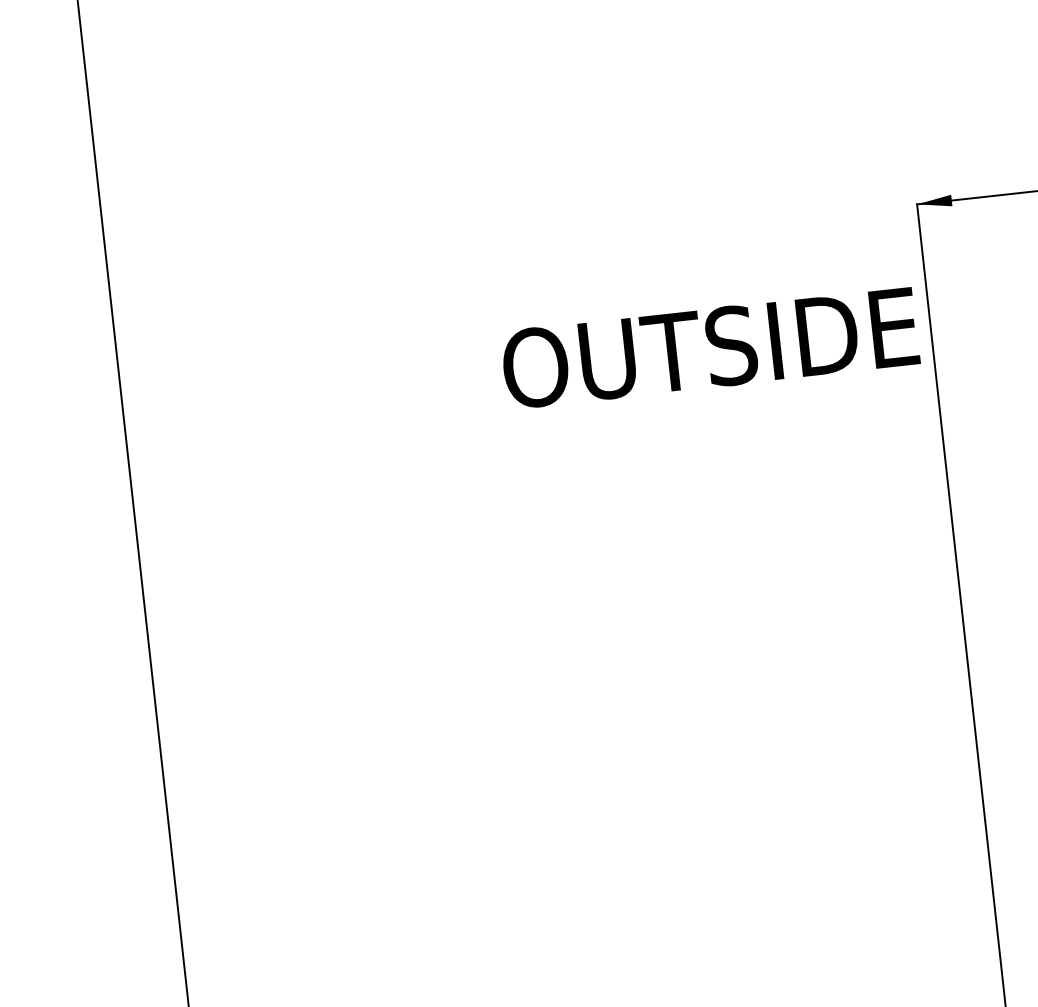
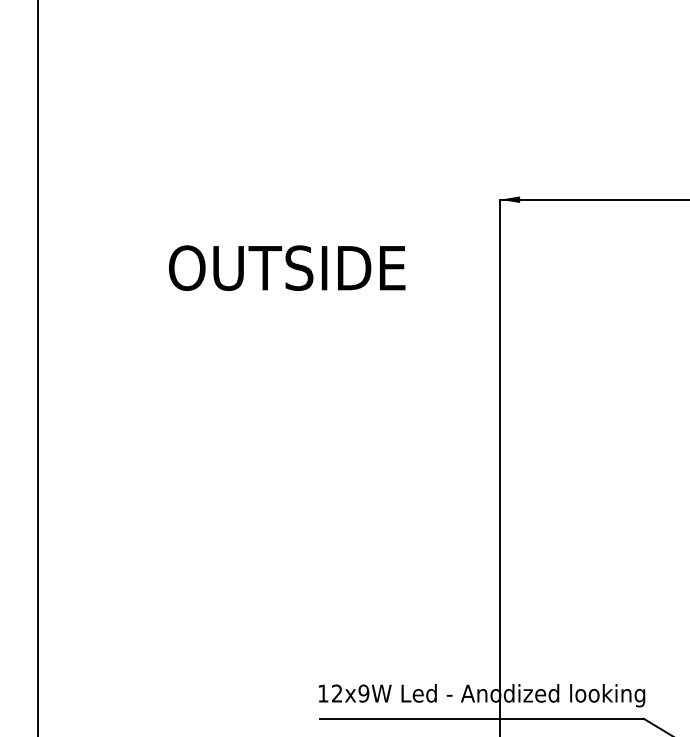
text: (710, 346) -> (287, 267), moved

